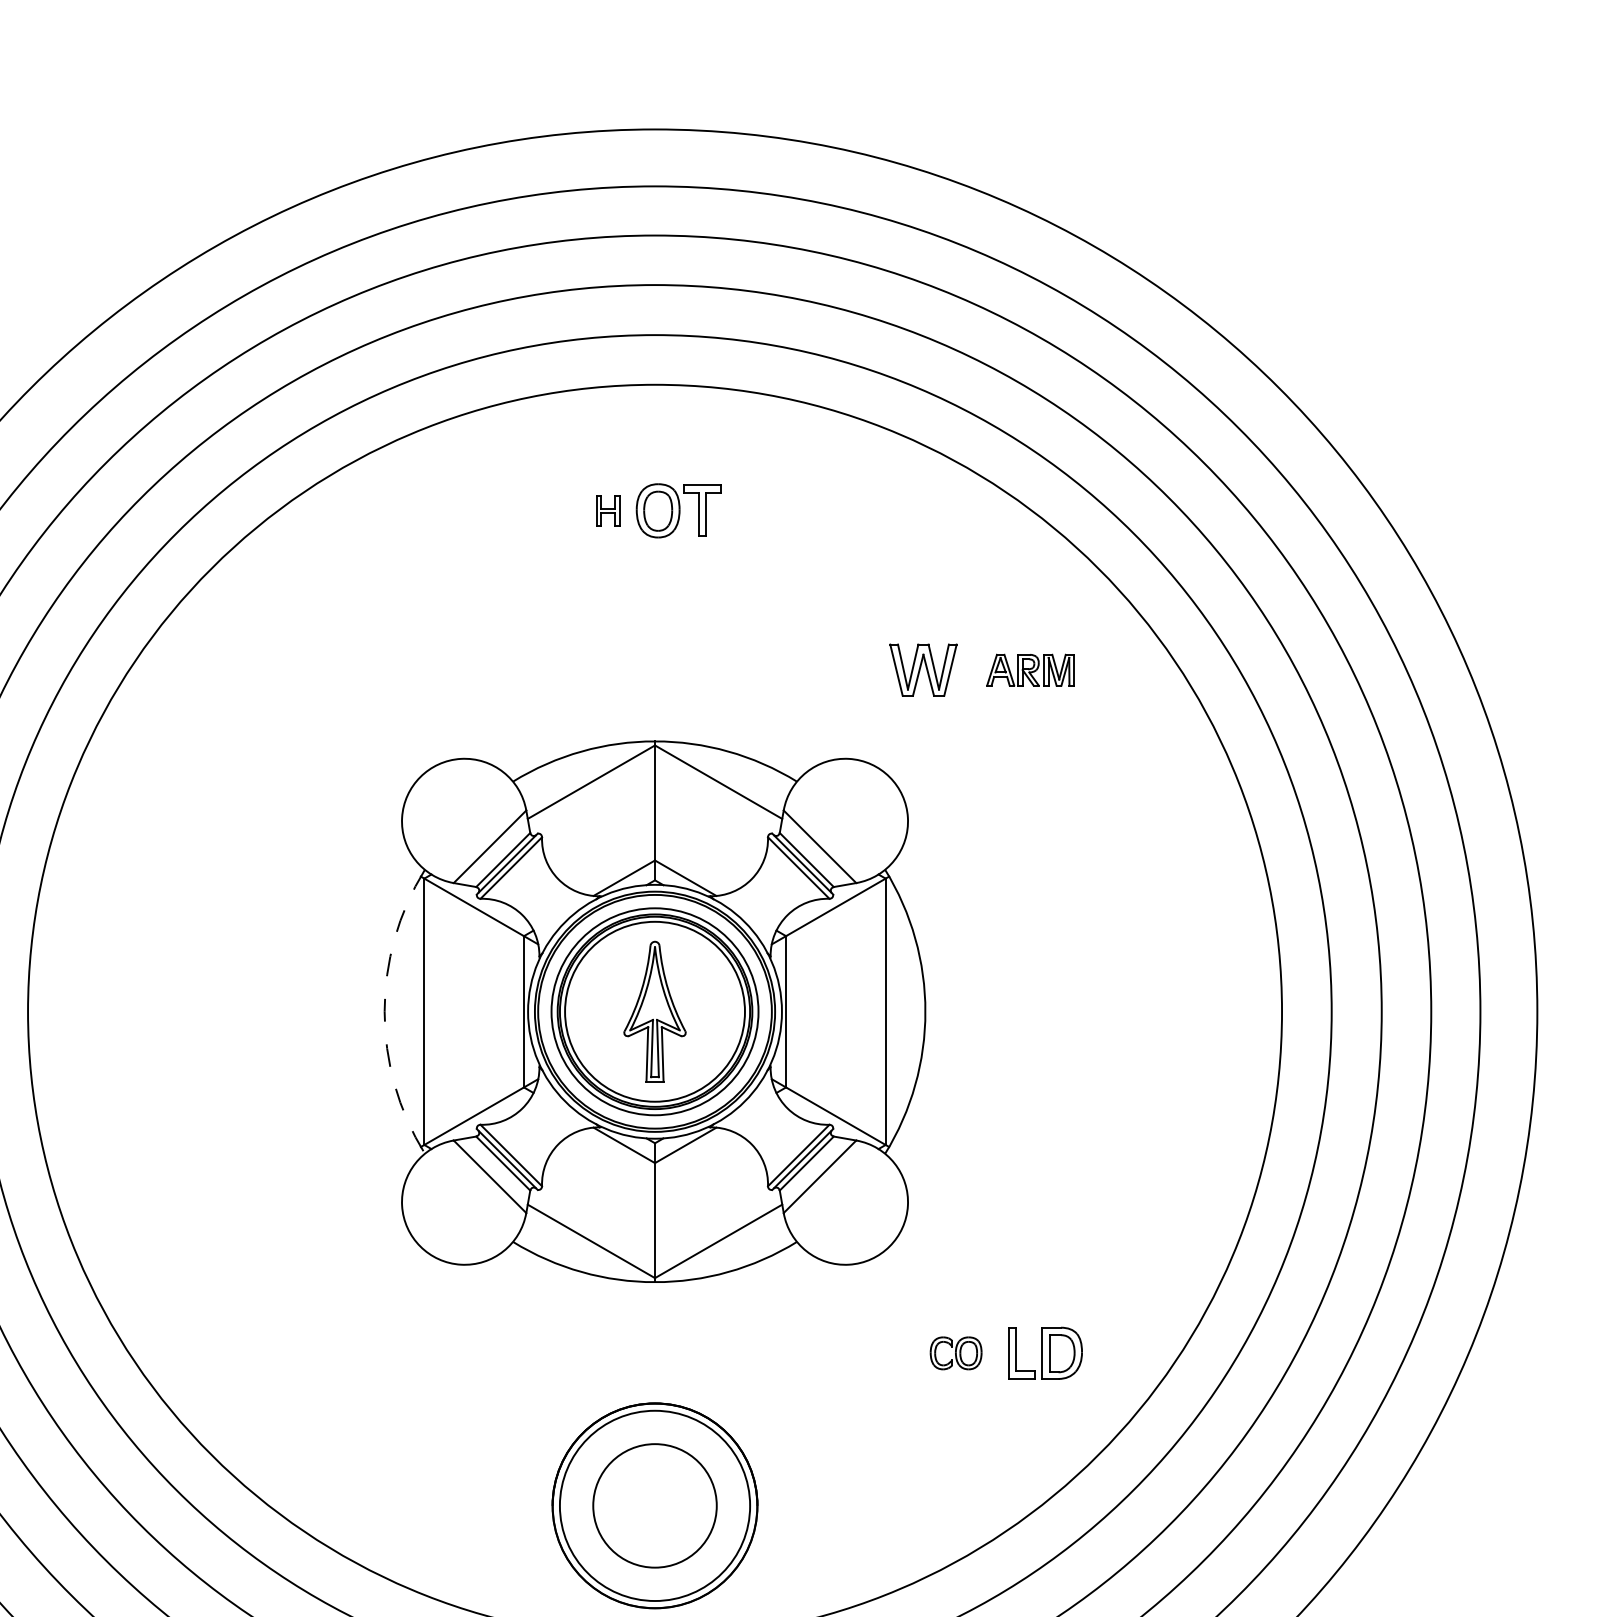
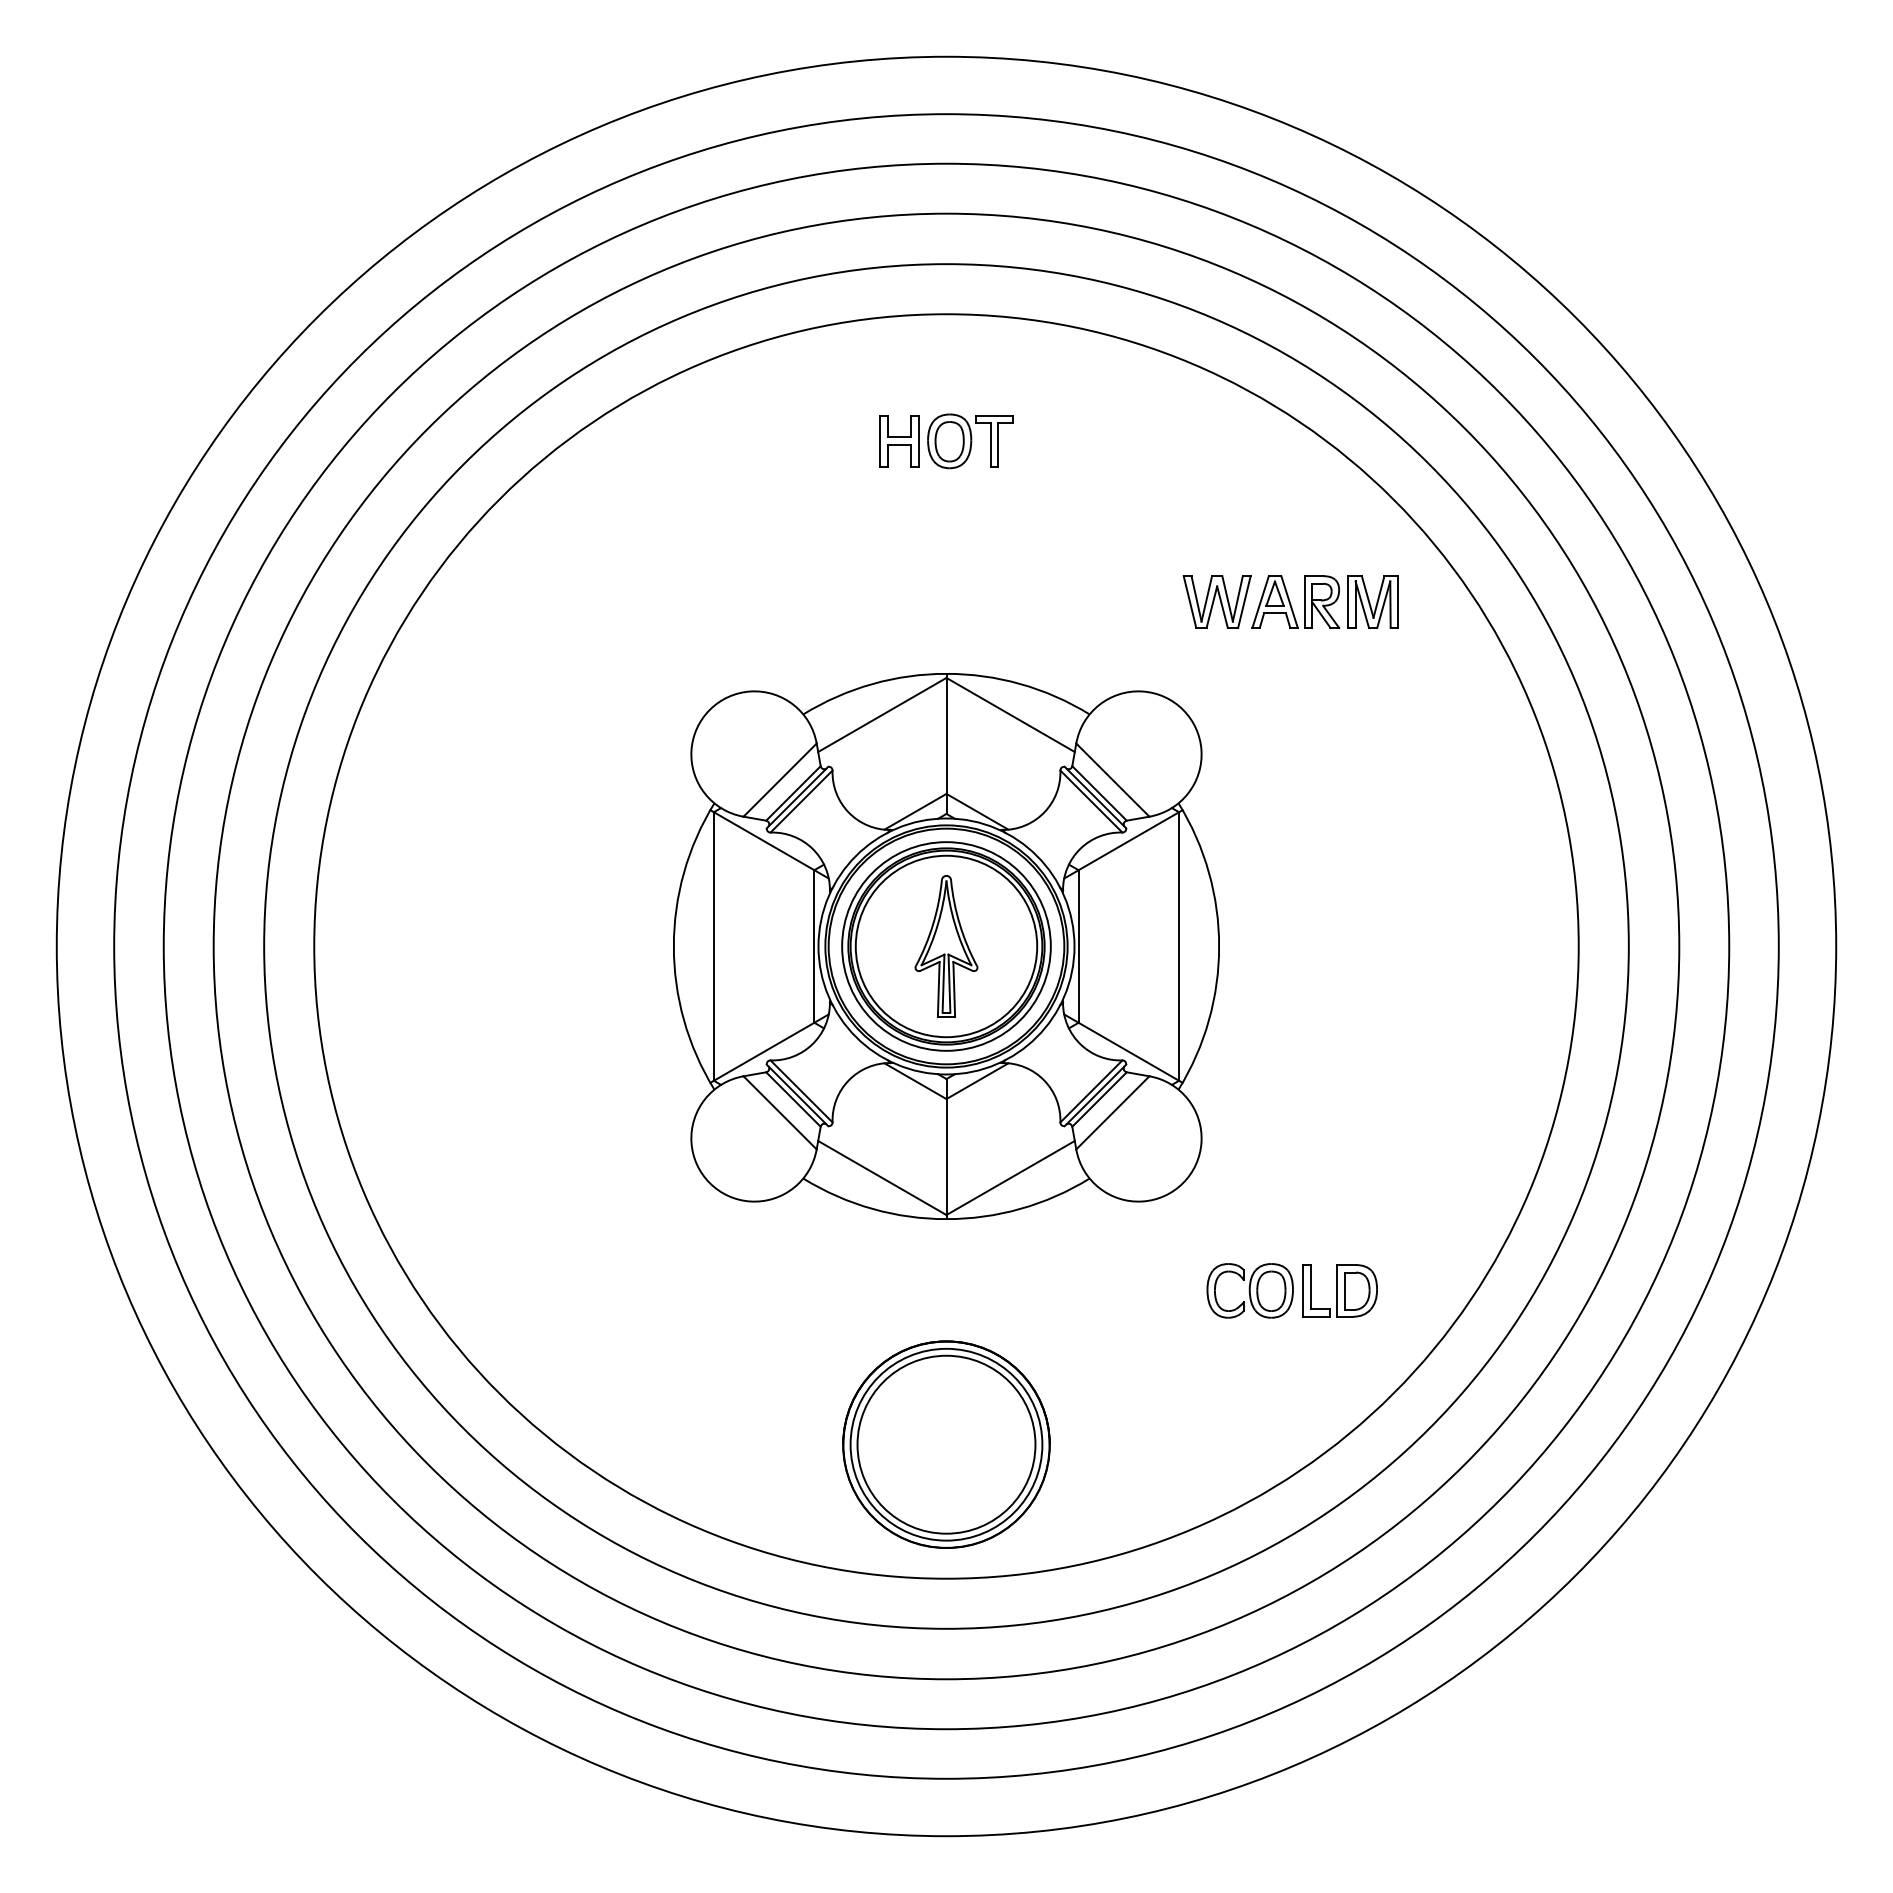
part: (608, 510) -> (899, 441), size x1.67
part: (1029, 669) -> (1324, 601), size x1.67
arc: (384, 1011) -> (673, 946), dashed -> solid
part: (955, 1352) -> (1249, 1290), size x1.67
circle: (655, 1505) -> (946, 1444), size x1.43

